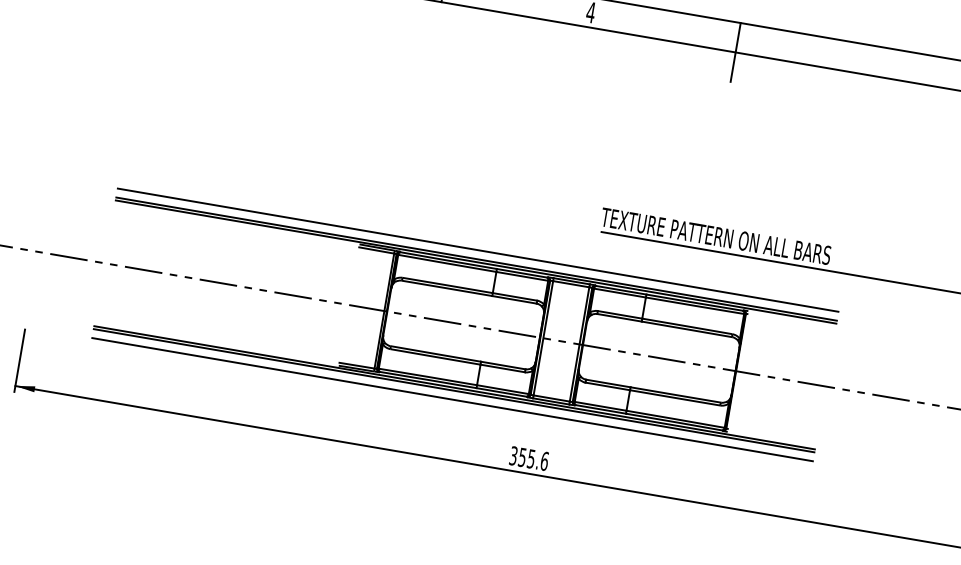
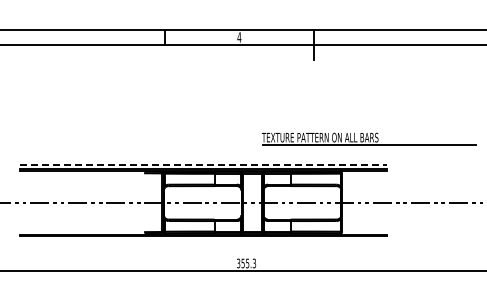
line: (477, 249) -> (203, 164), solid -> dashed
line: (452, 399) -> (203, 240), removed
text: (544, 461) -> (254, 263), 355.6 -> 355.3

